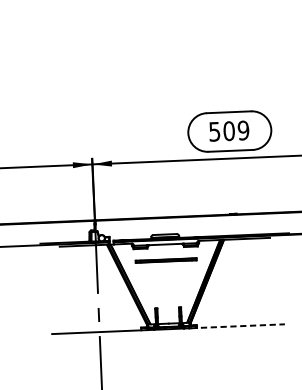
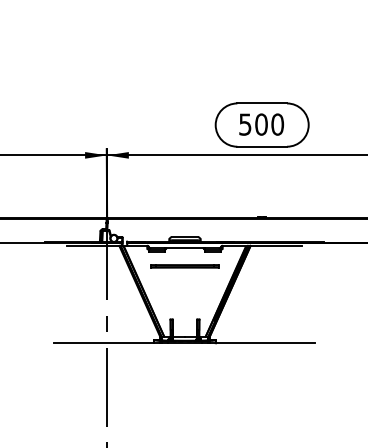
text: (243, 130) -> (277, 124), 509 -> 500
line: (238, 326) -> (262, 343), dashed -> solid

